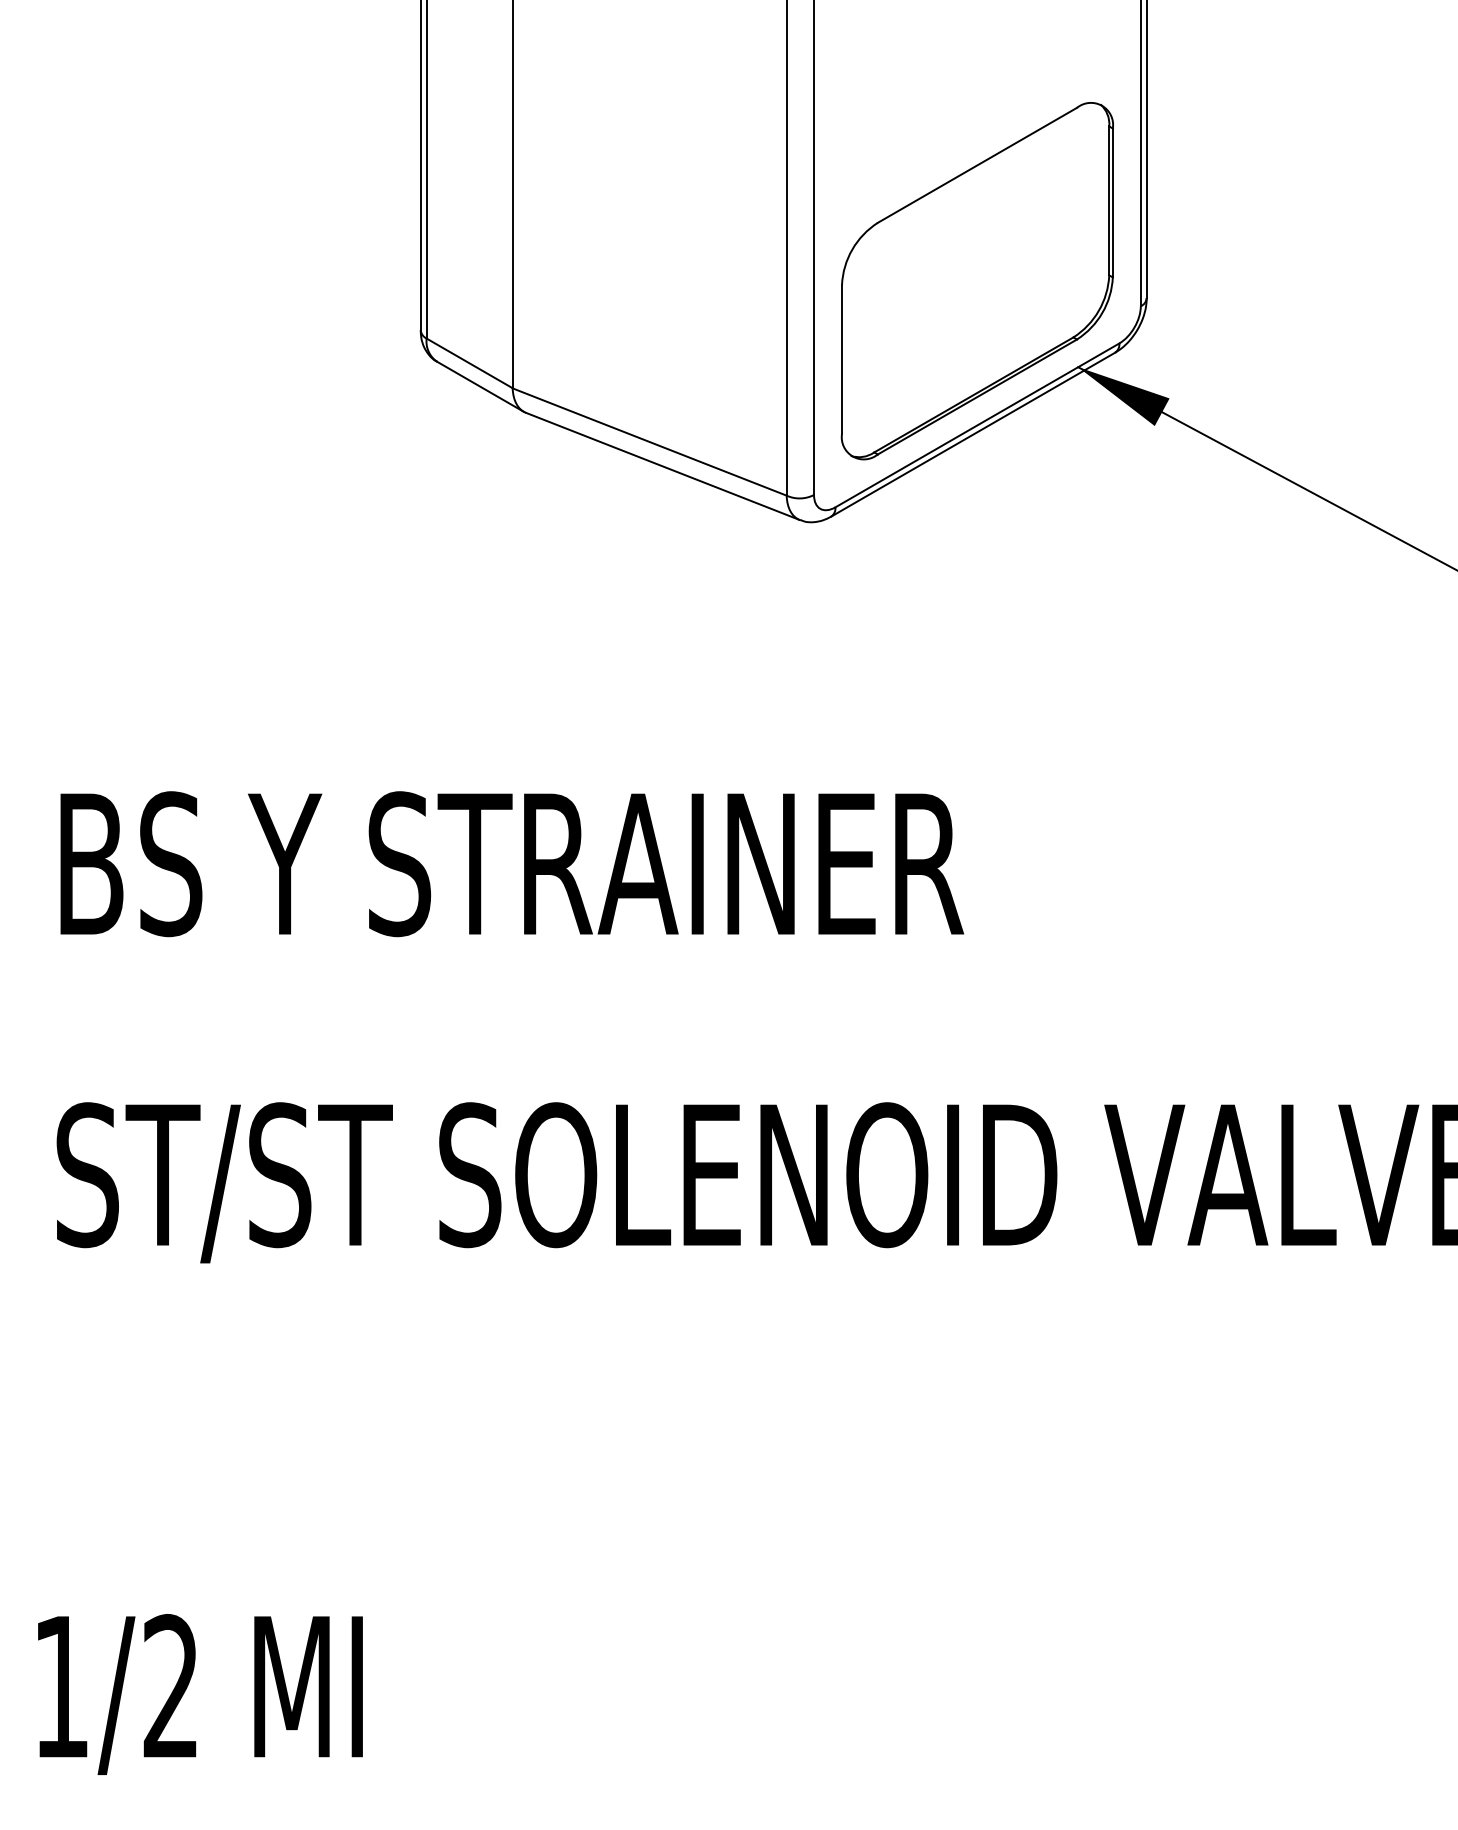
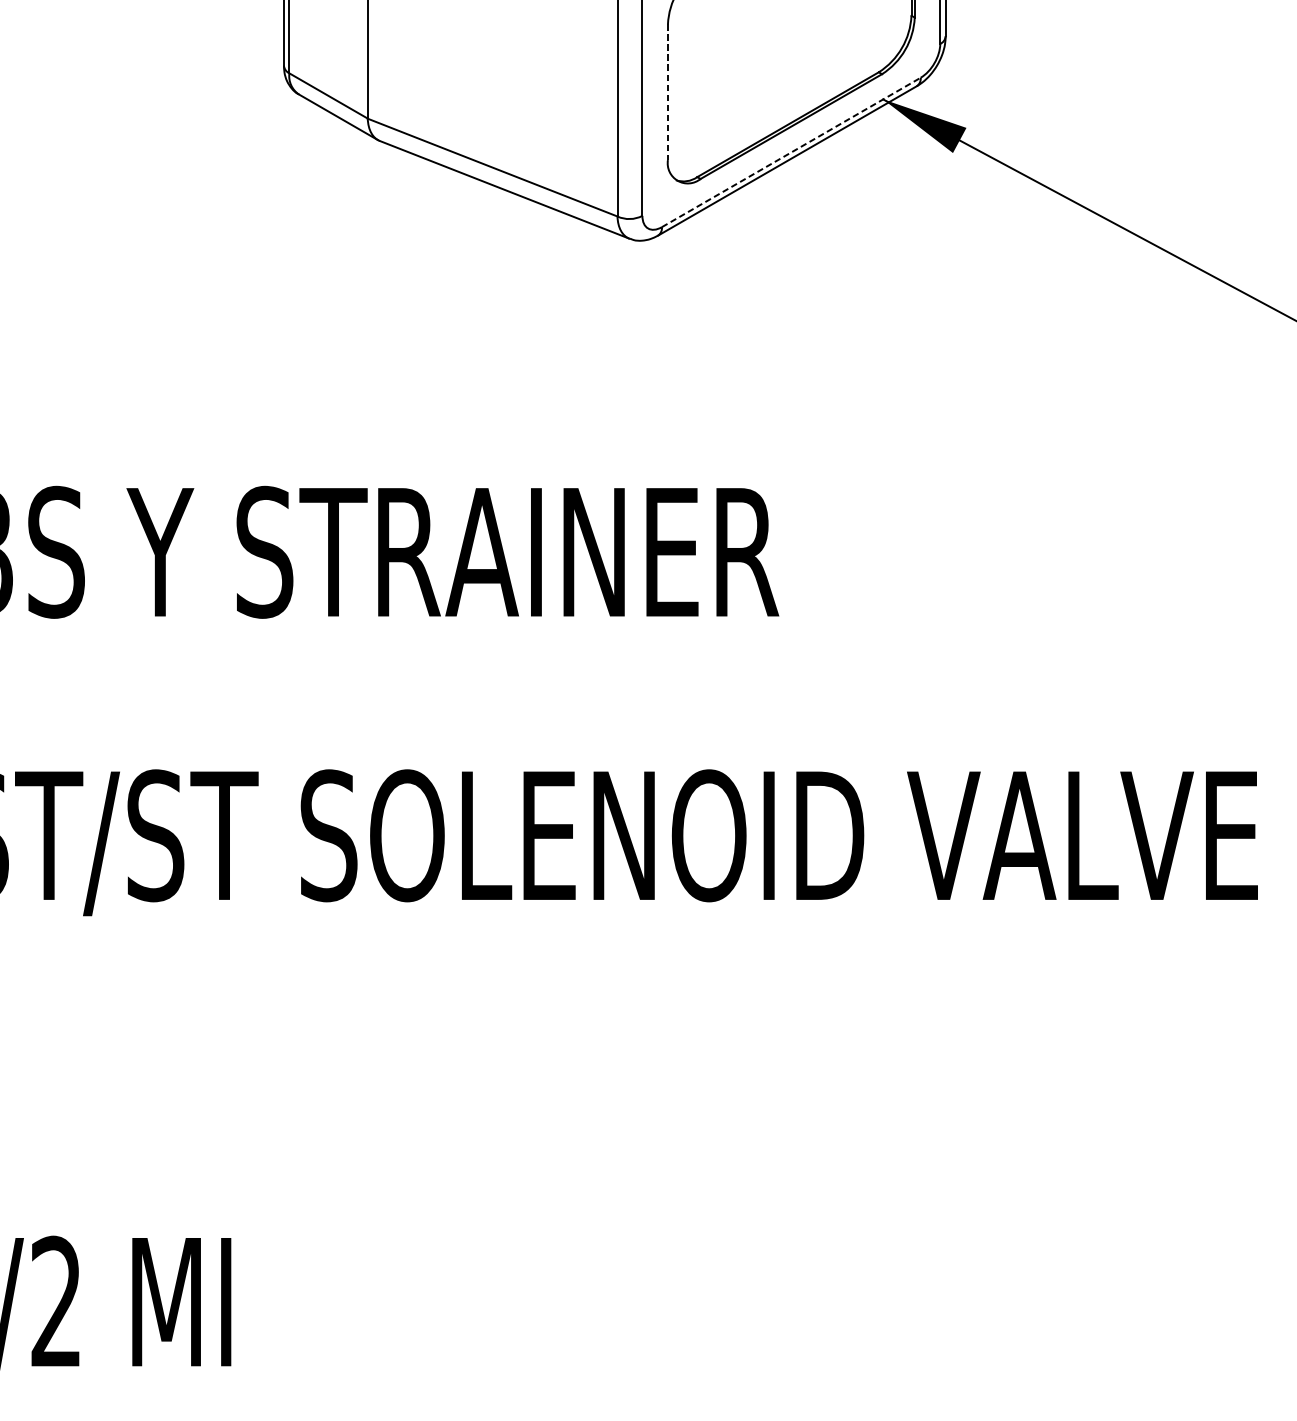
line: (842, 359) -> (668, 92), solid -> dashed
line: (977, 425) -> (791, 152), solid -> dashed

